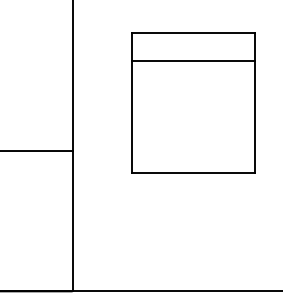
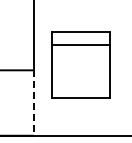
part: (191, 101) -> (80, 64), moved
line: (71, 222) -> (33, 103), solid -> dashed

